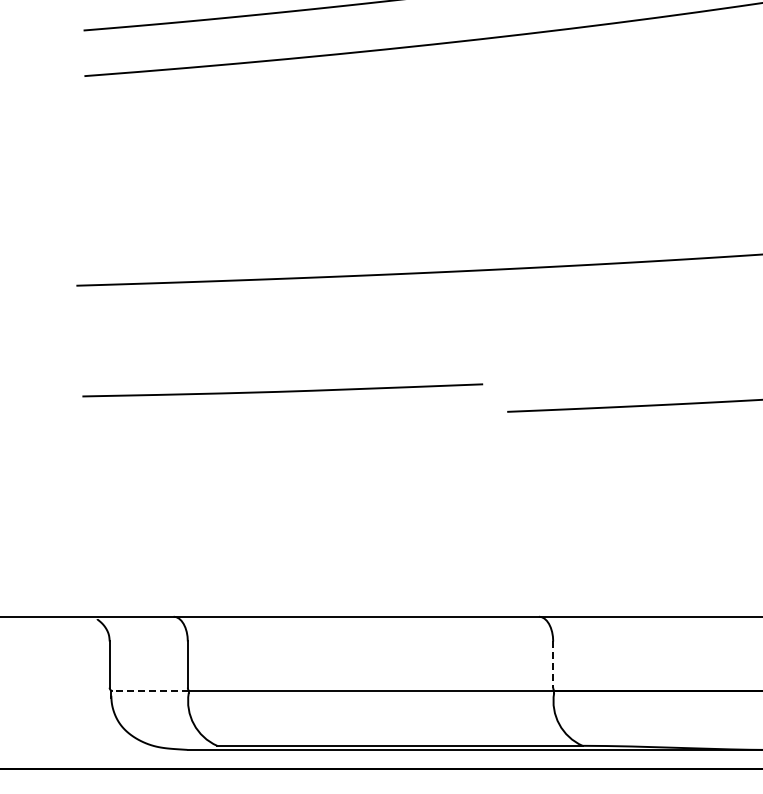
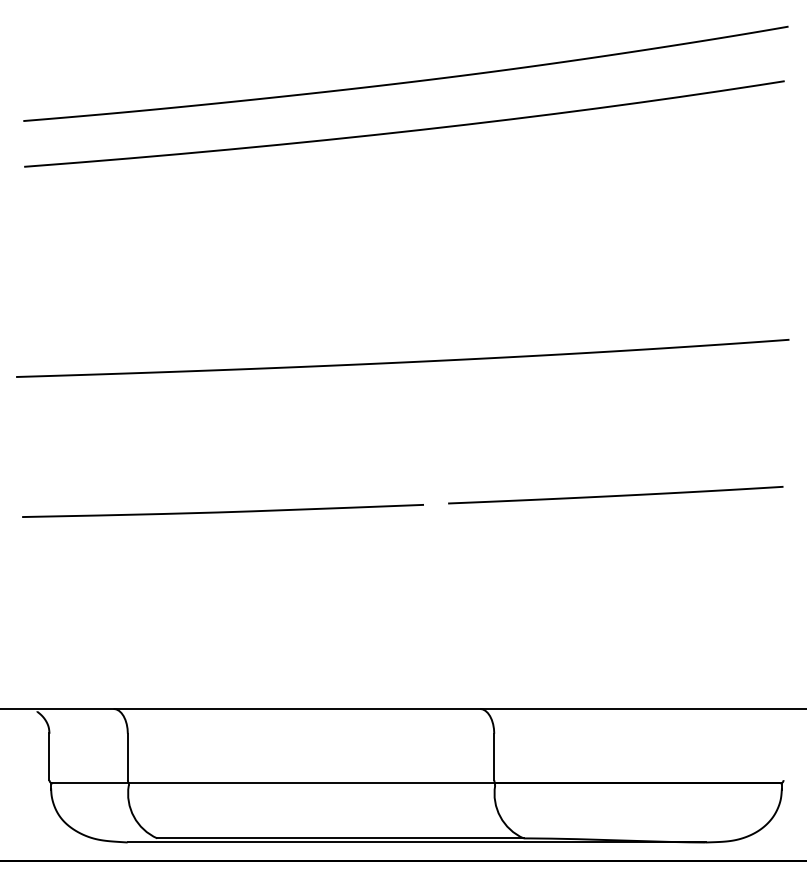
curve: (282, 390) -> (222, 511), moved
line: (553, 665) -> (494, 757), dashed -> solid
line: (149, 691) -> (89, 783), dashed -> solid

